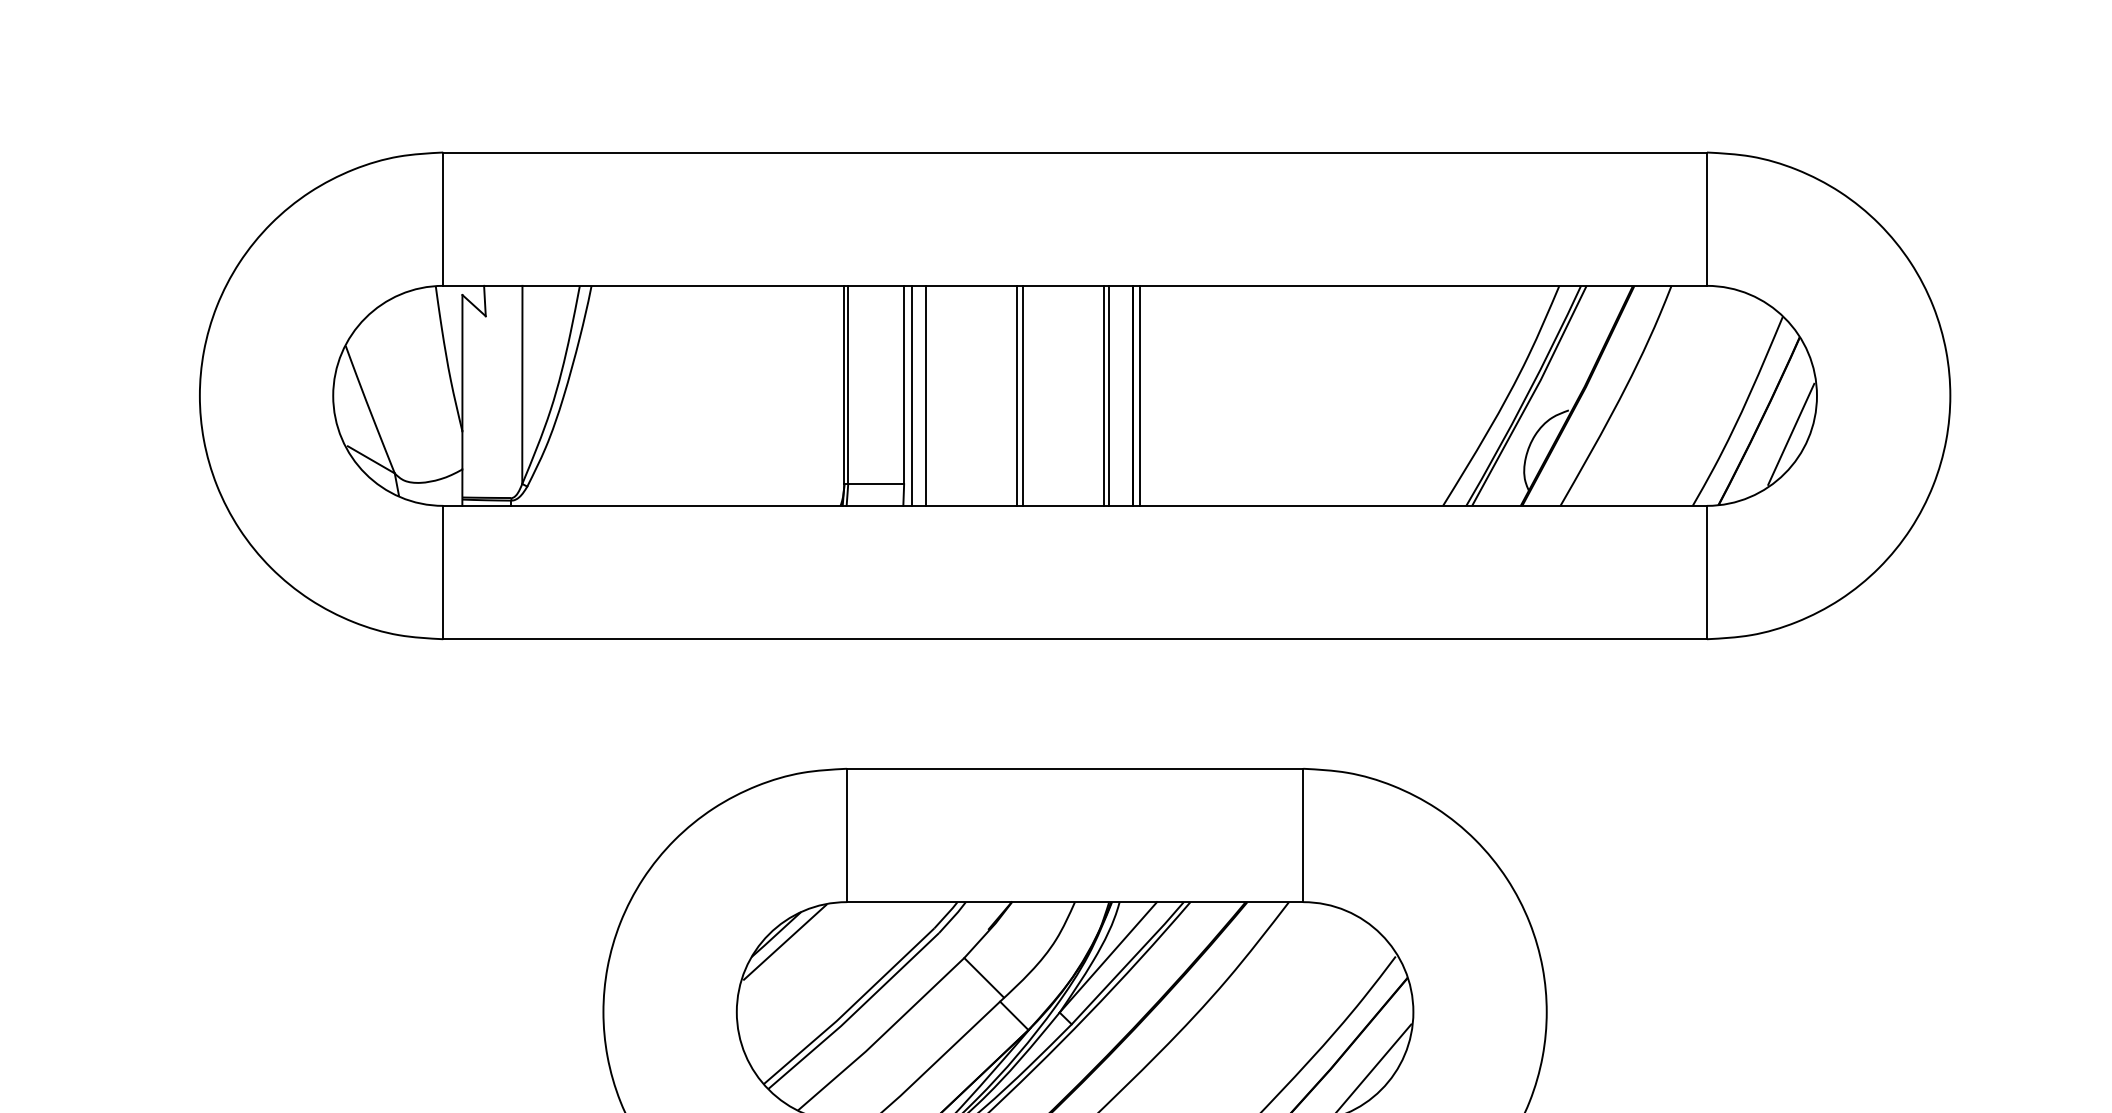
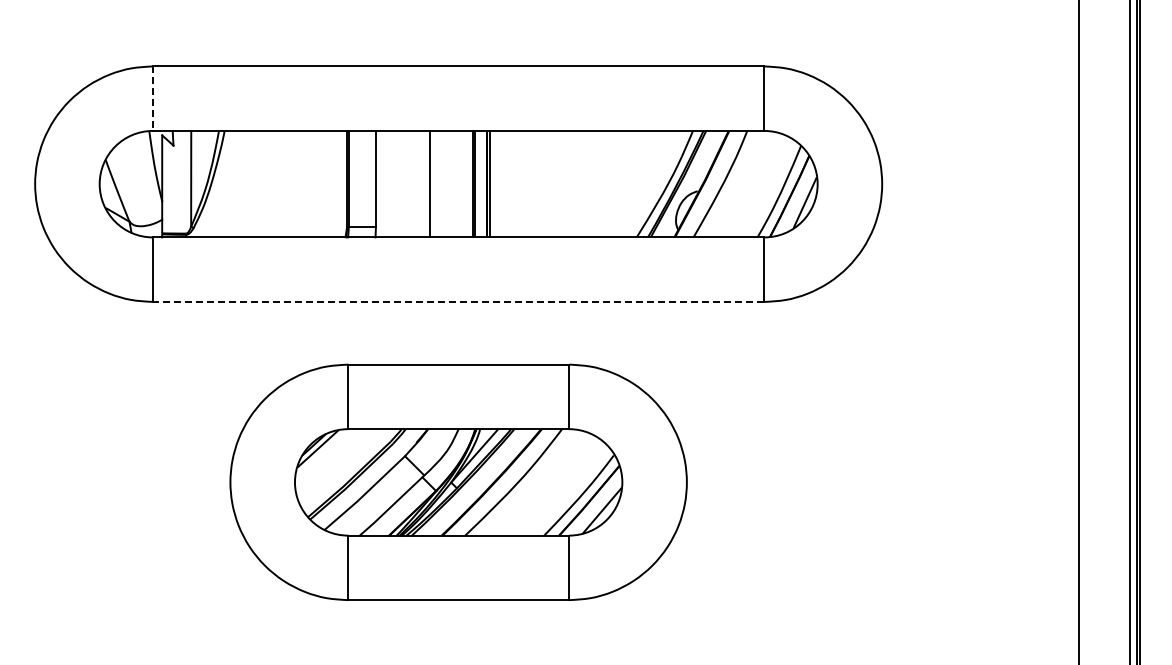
line: (442, 220) -> (152, 99), solid -> dashed
line: (911, 394) -> (379, 183), removed
line: (925, 394) -> (386, 183), removed
line: (1023, 394) -> (433, 183), removed
line: (1074, 638) -> (458, 301), solid -> dashed

